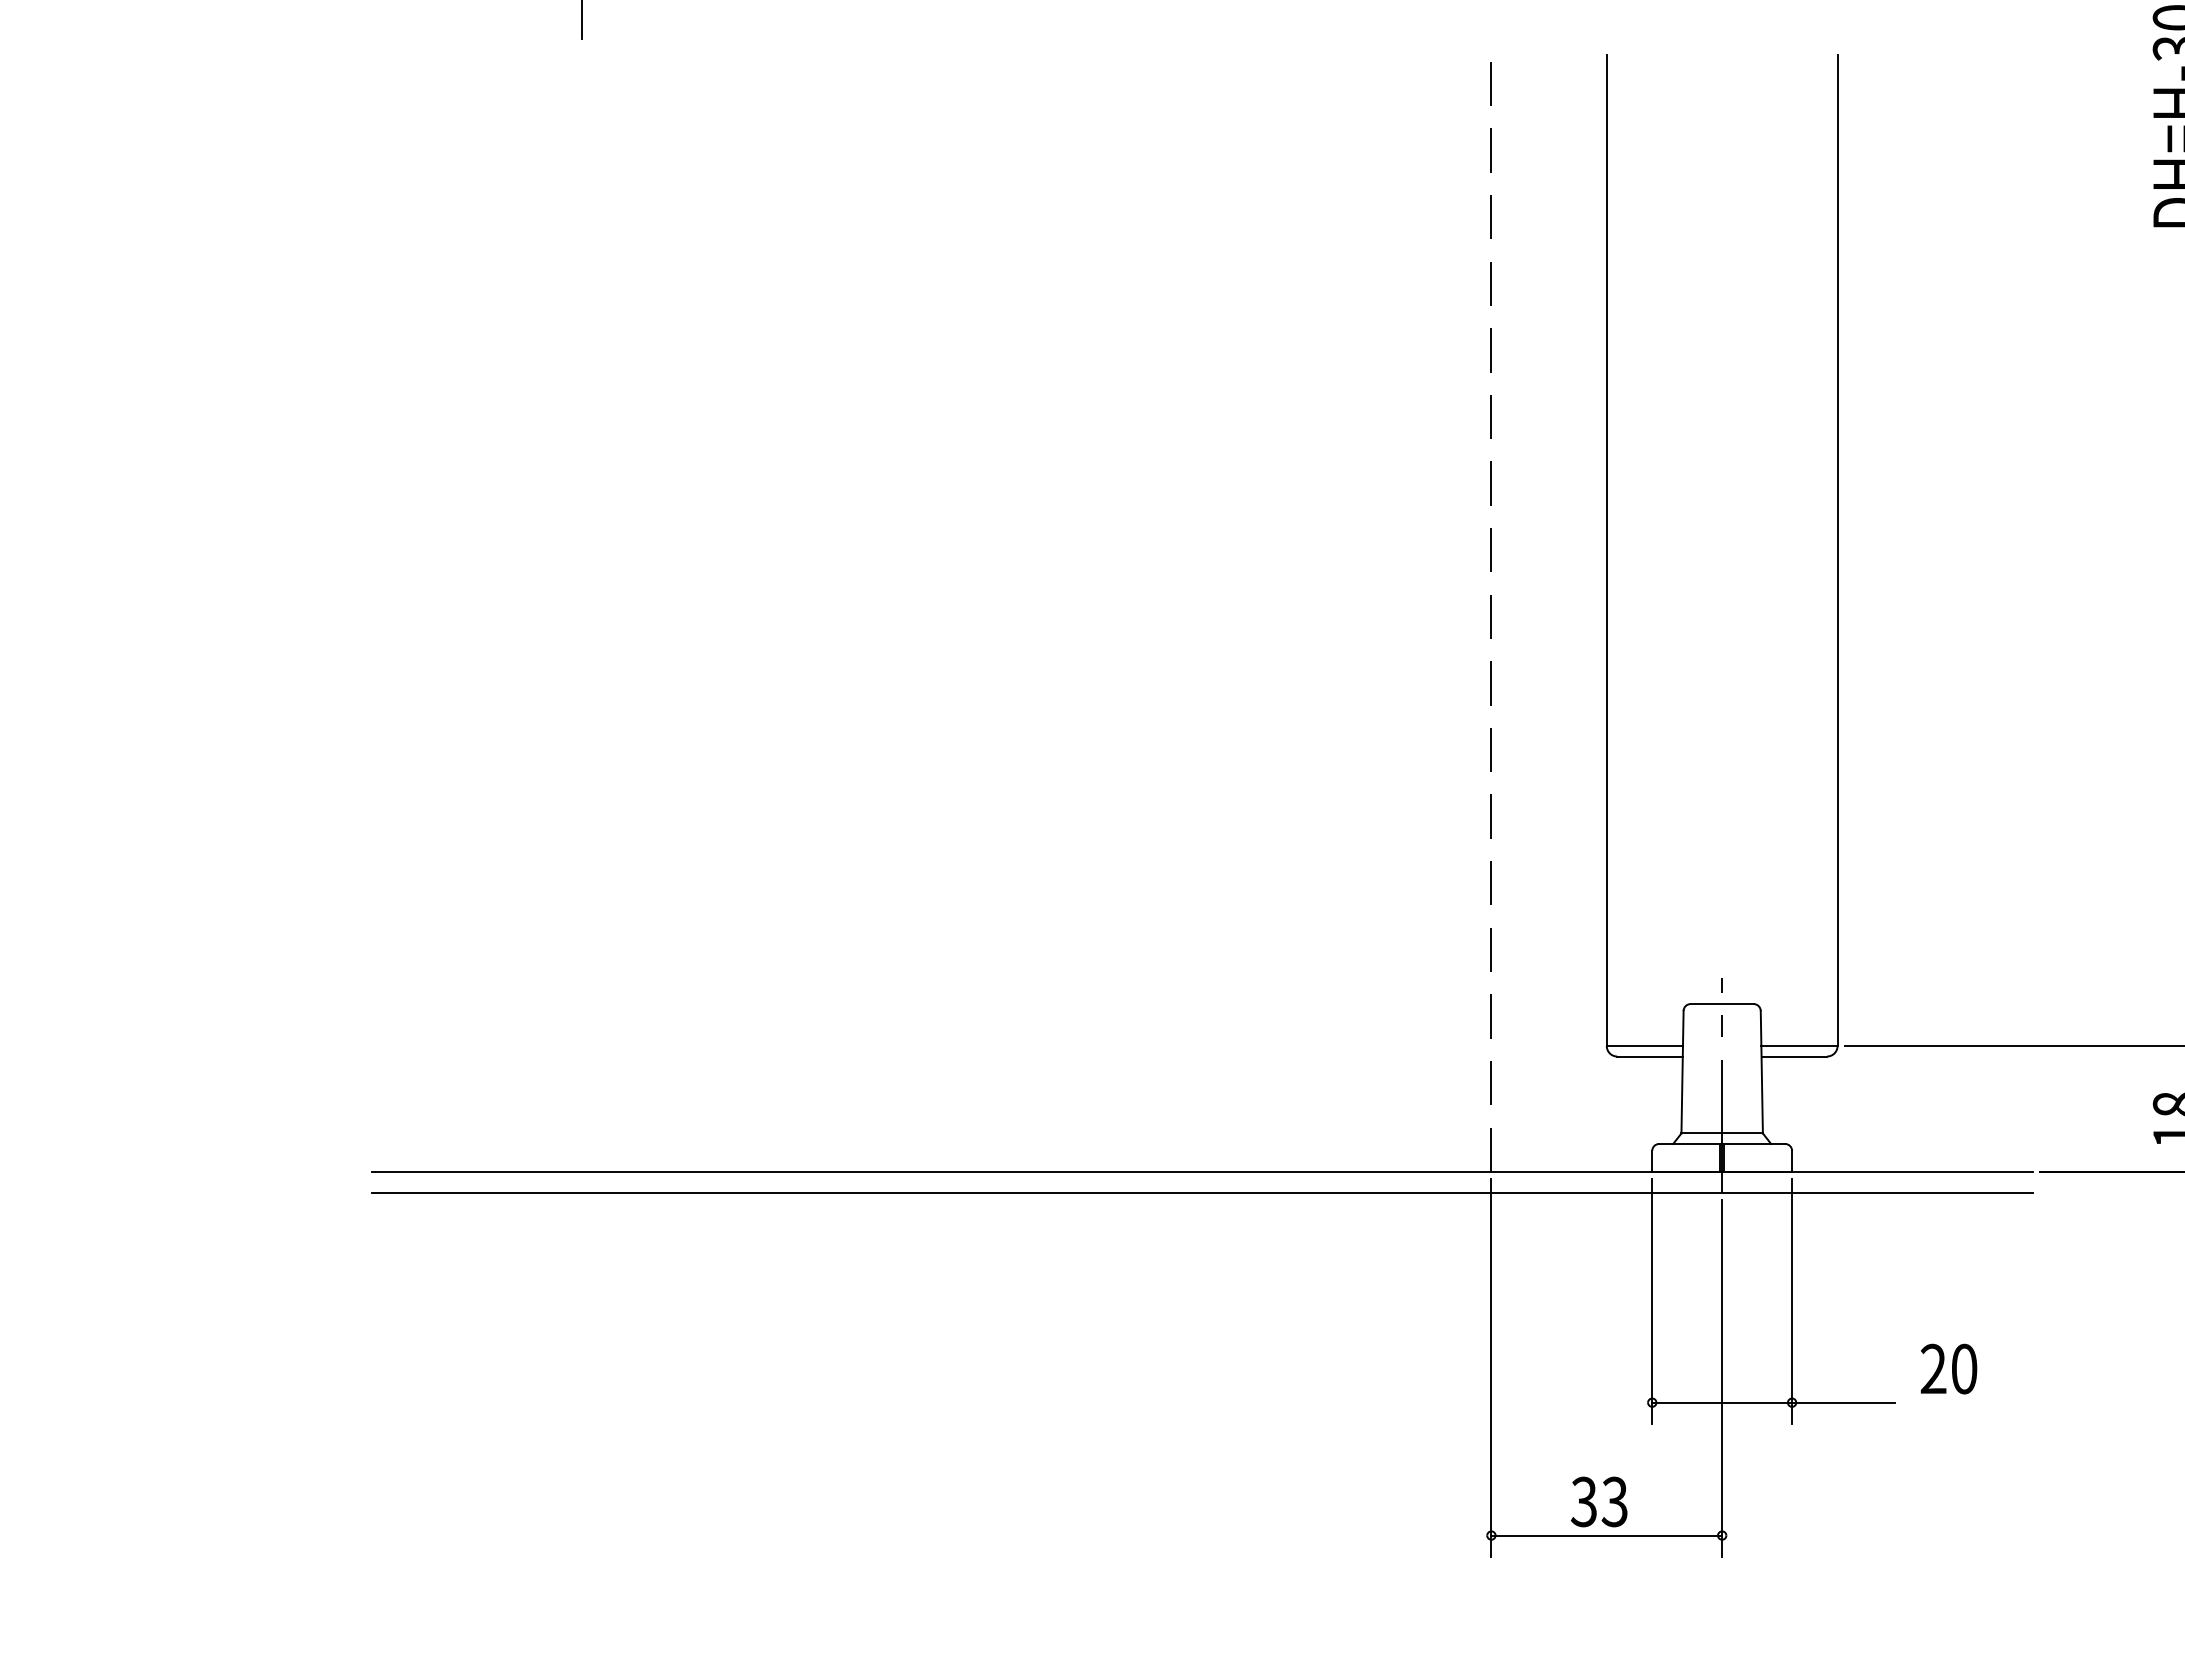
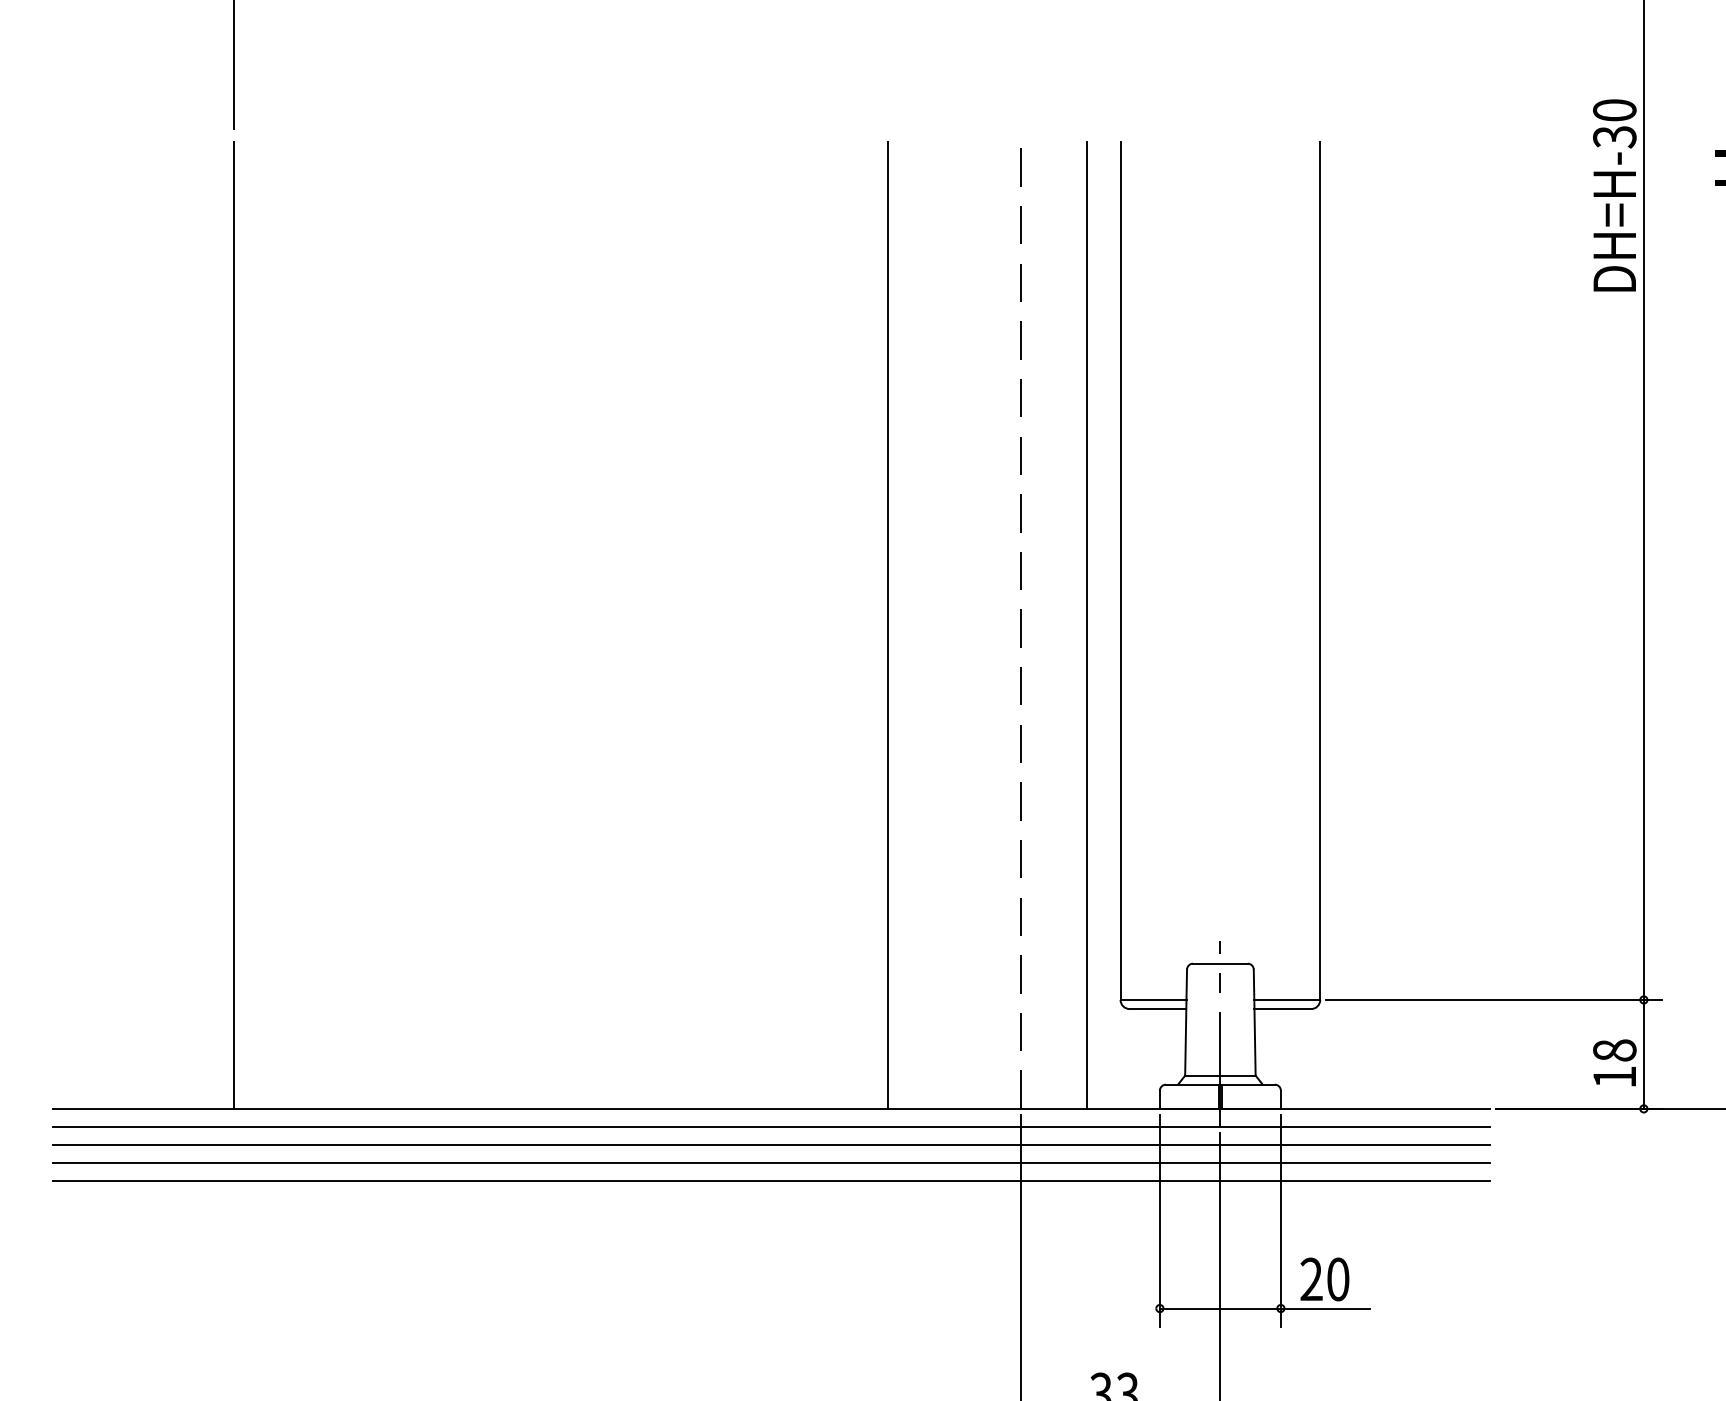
line: (582, 612) -> (234, 624), added
line: (1337, 612) -> (887, 624), added
line: (1568, 612) -> (1087, 624), added
line: (1202, 1213) -> (770, 1144), added
line: (1202, 1234) -> (770, 1163), added
line: (1202, 1255) -> (770, 1181), added
text: (1948, 1368) -> (1324, 1278), moved

